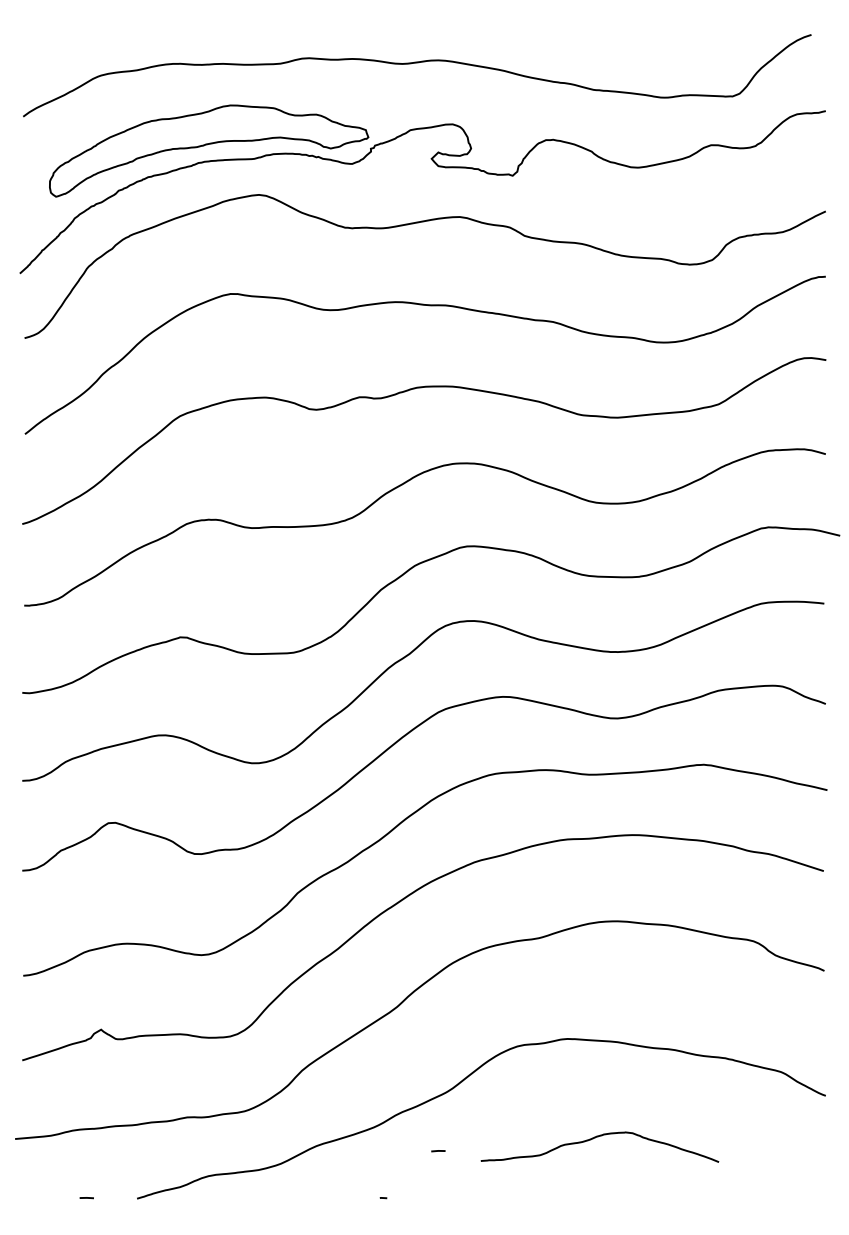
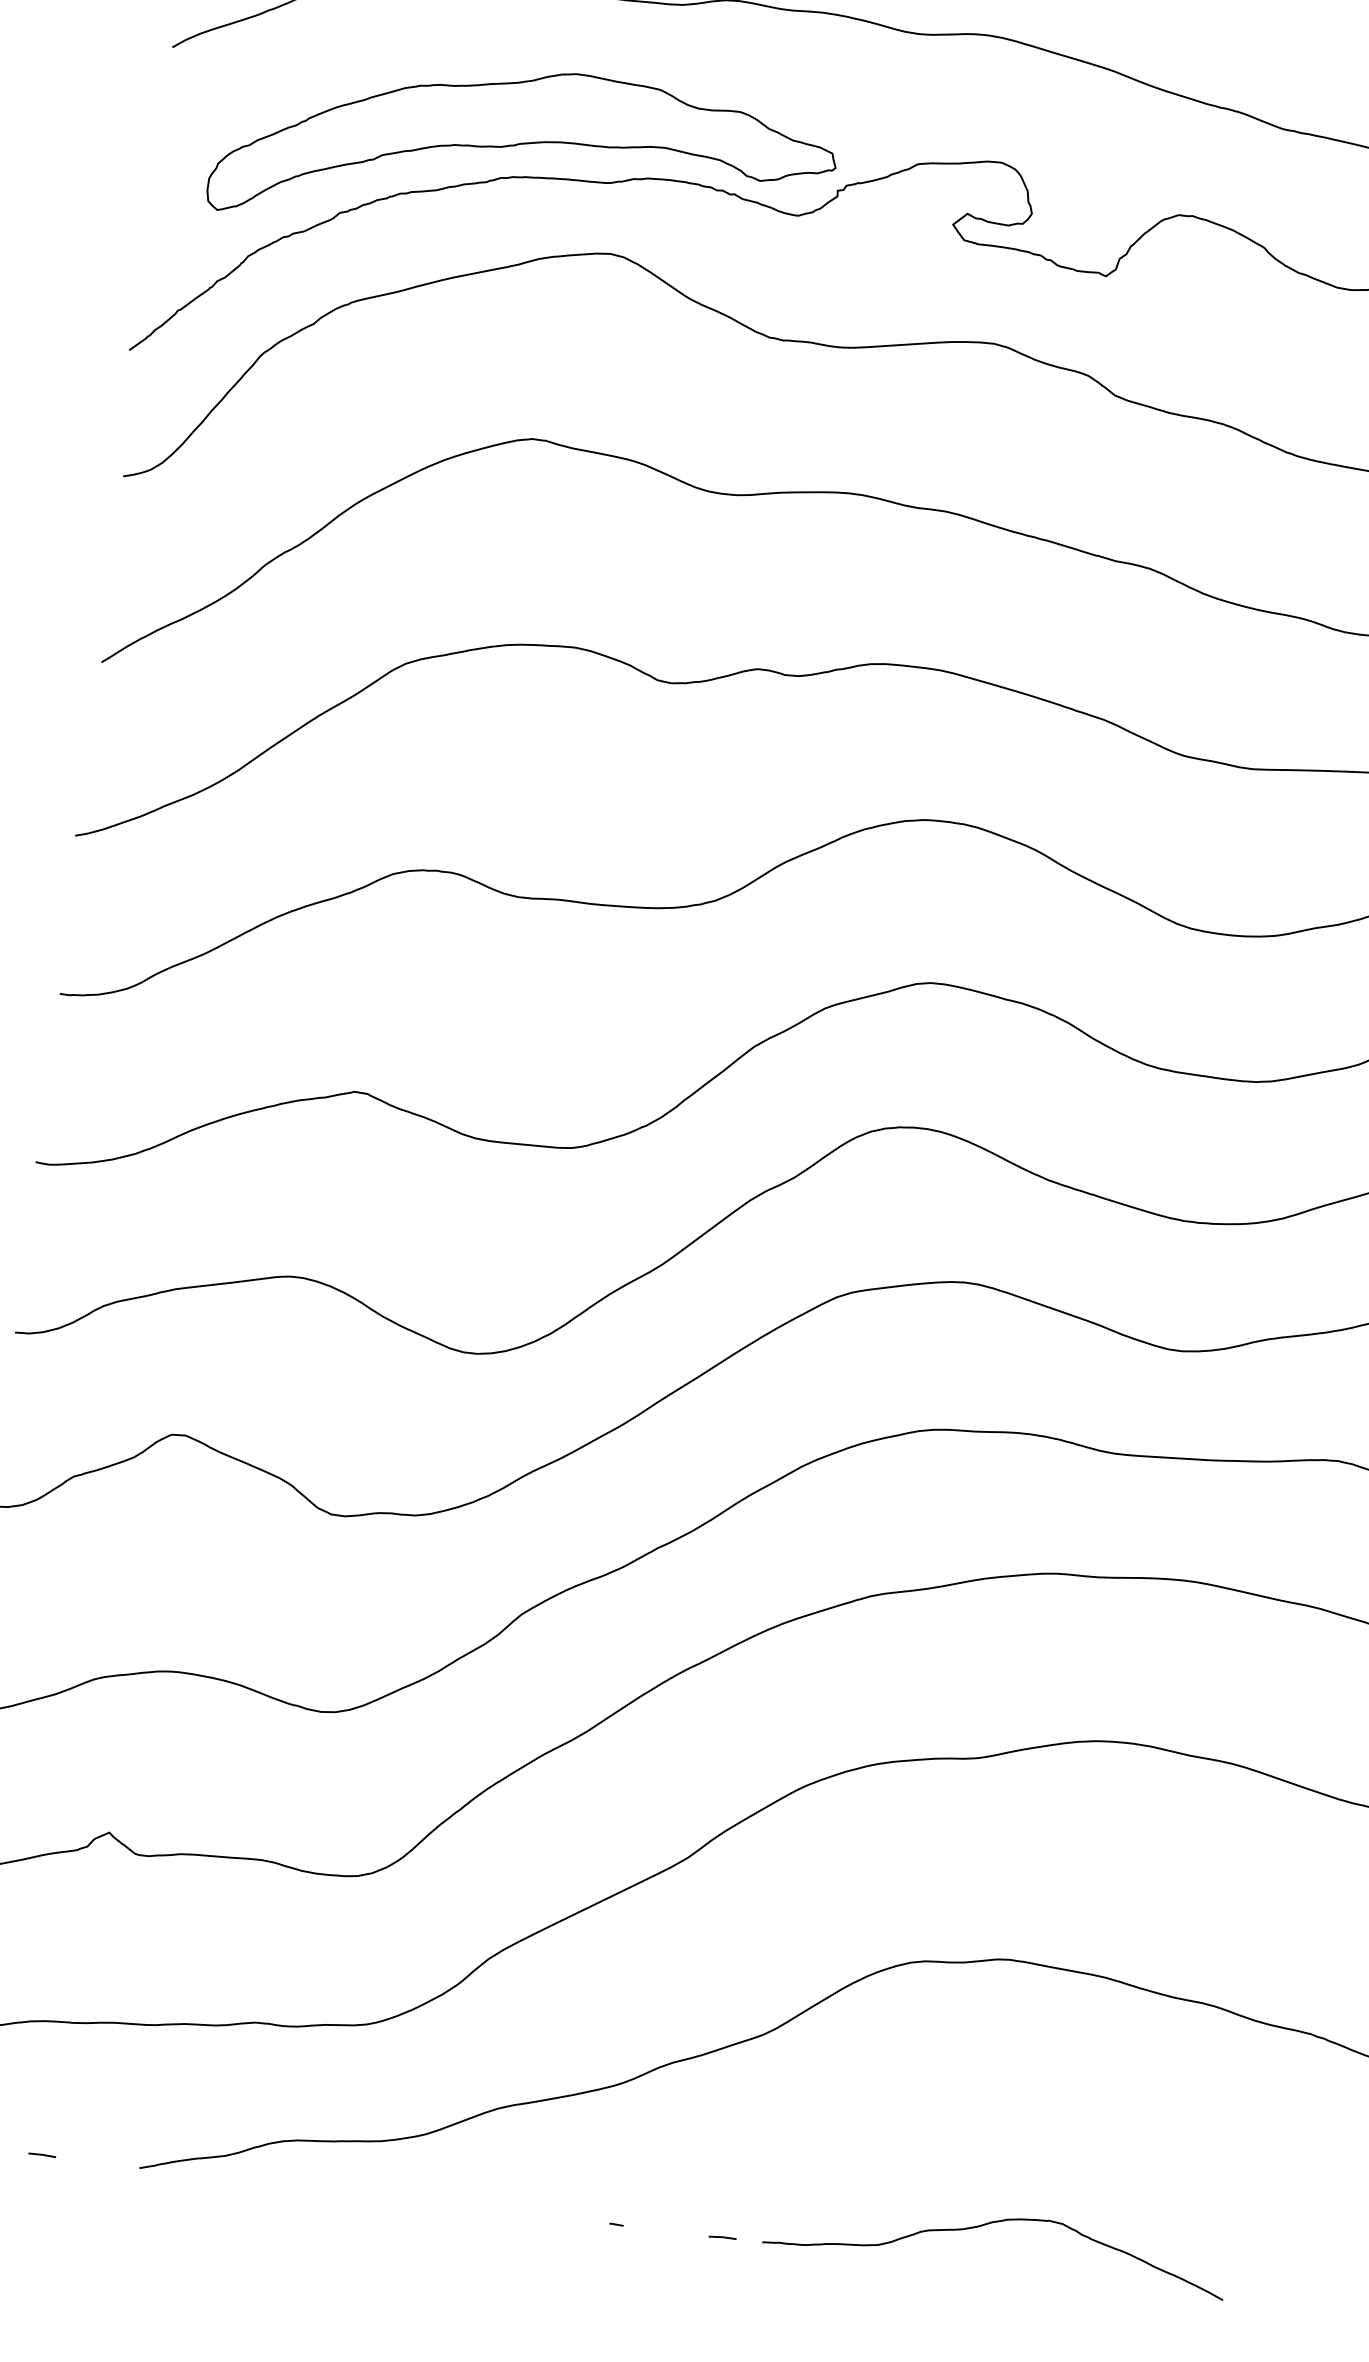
curve: (595, 1138) -> (989, 2225), moved
line: (438, 1151) -> (722, 2238), moved

